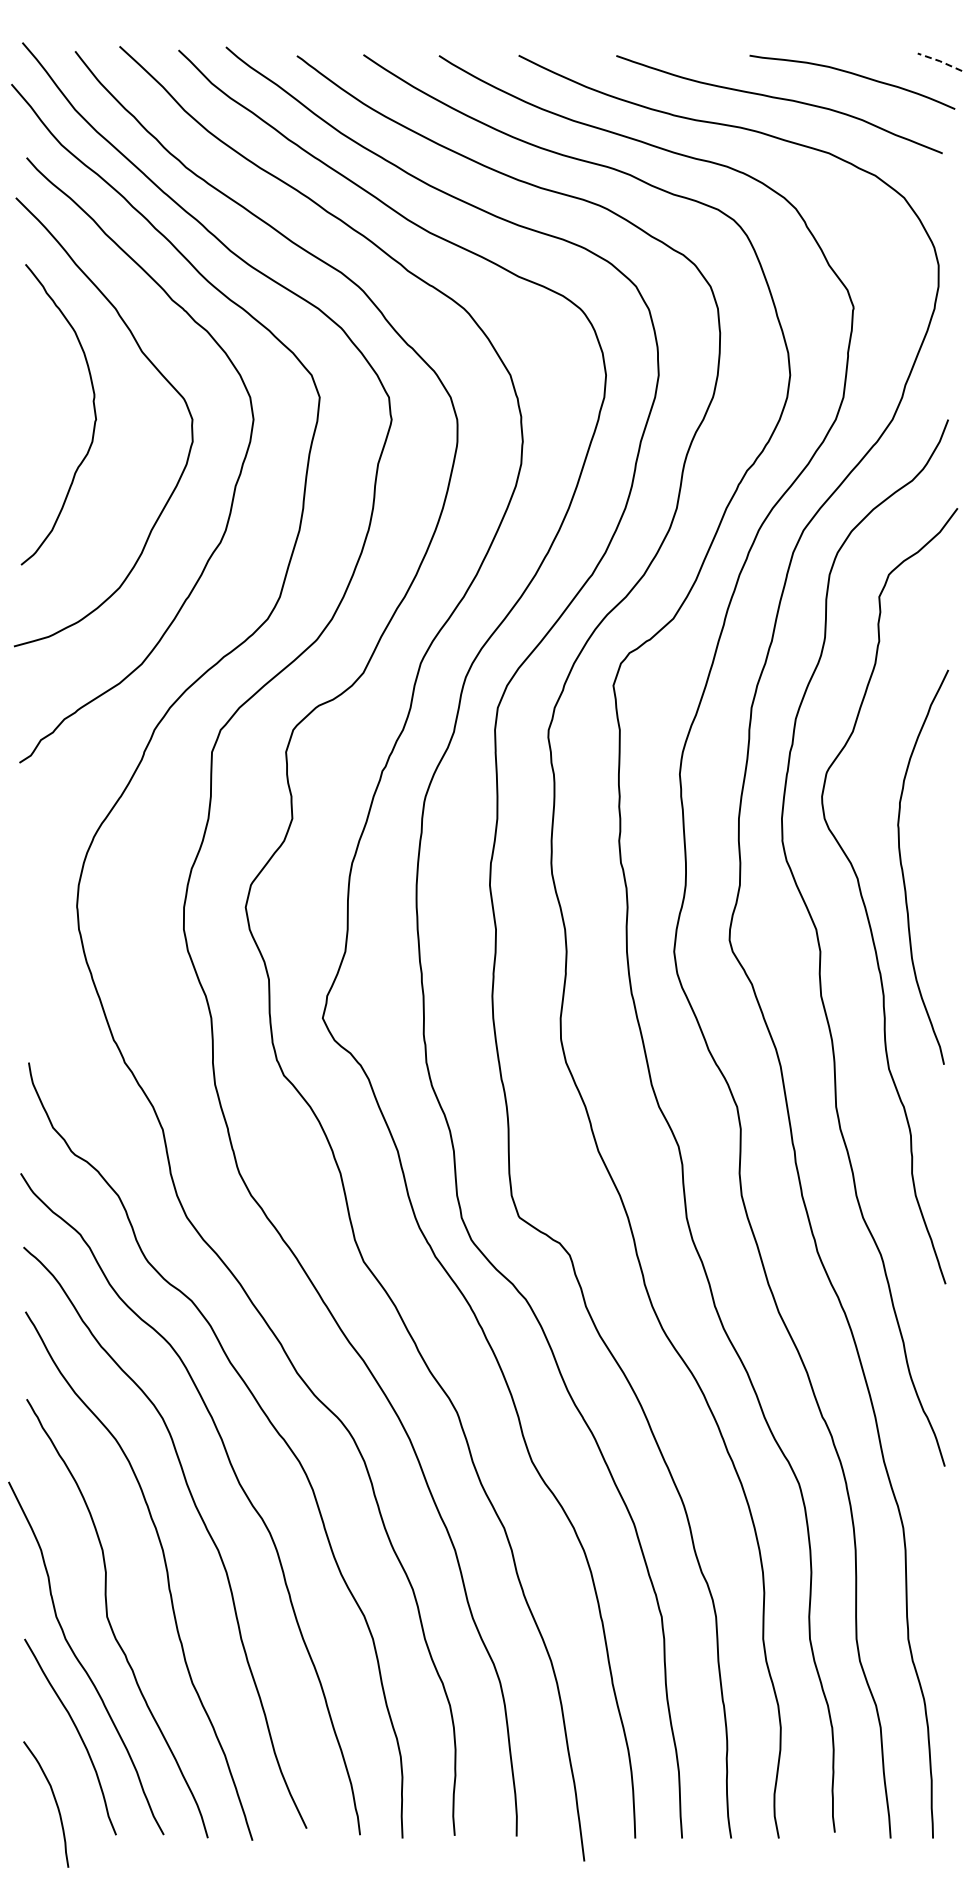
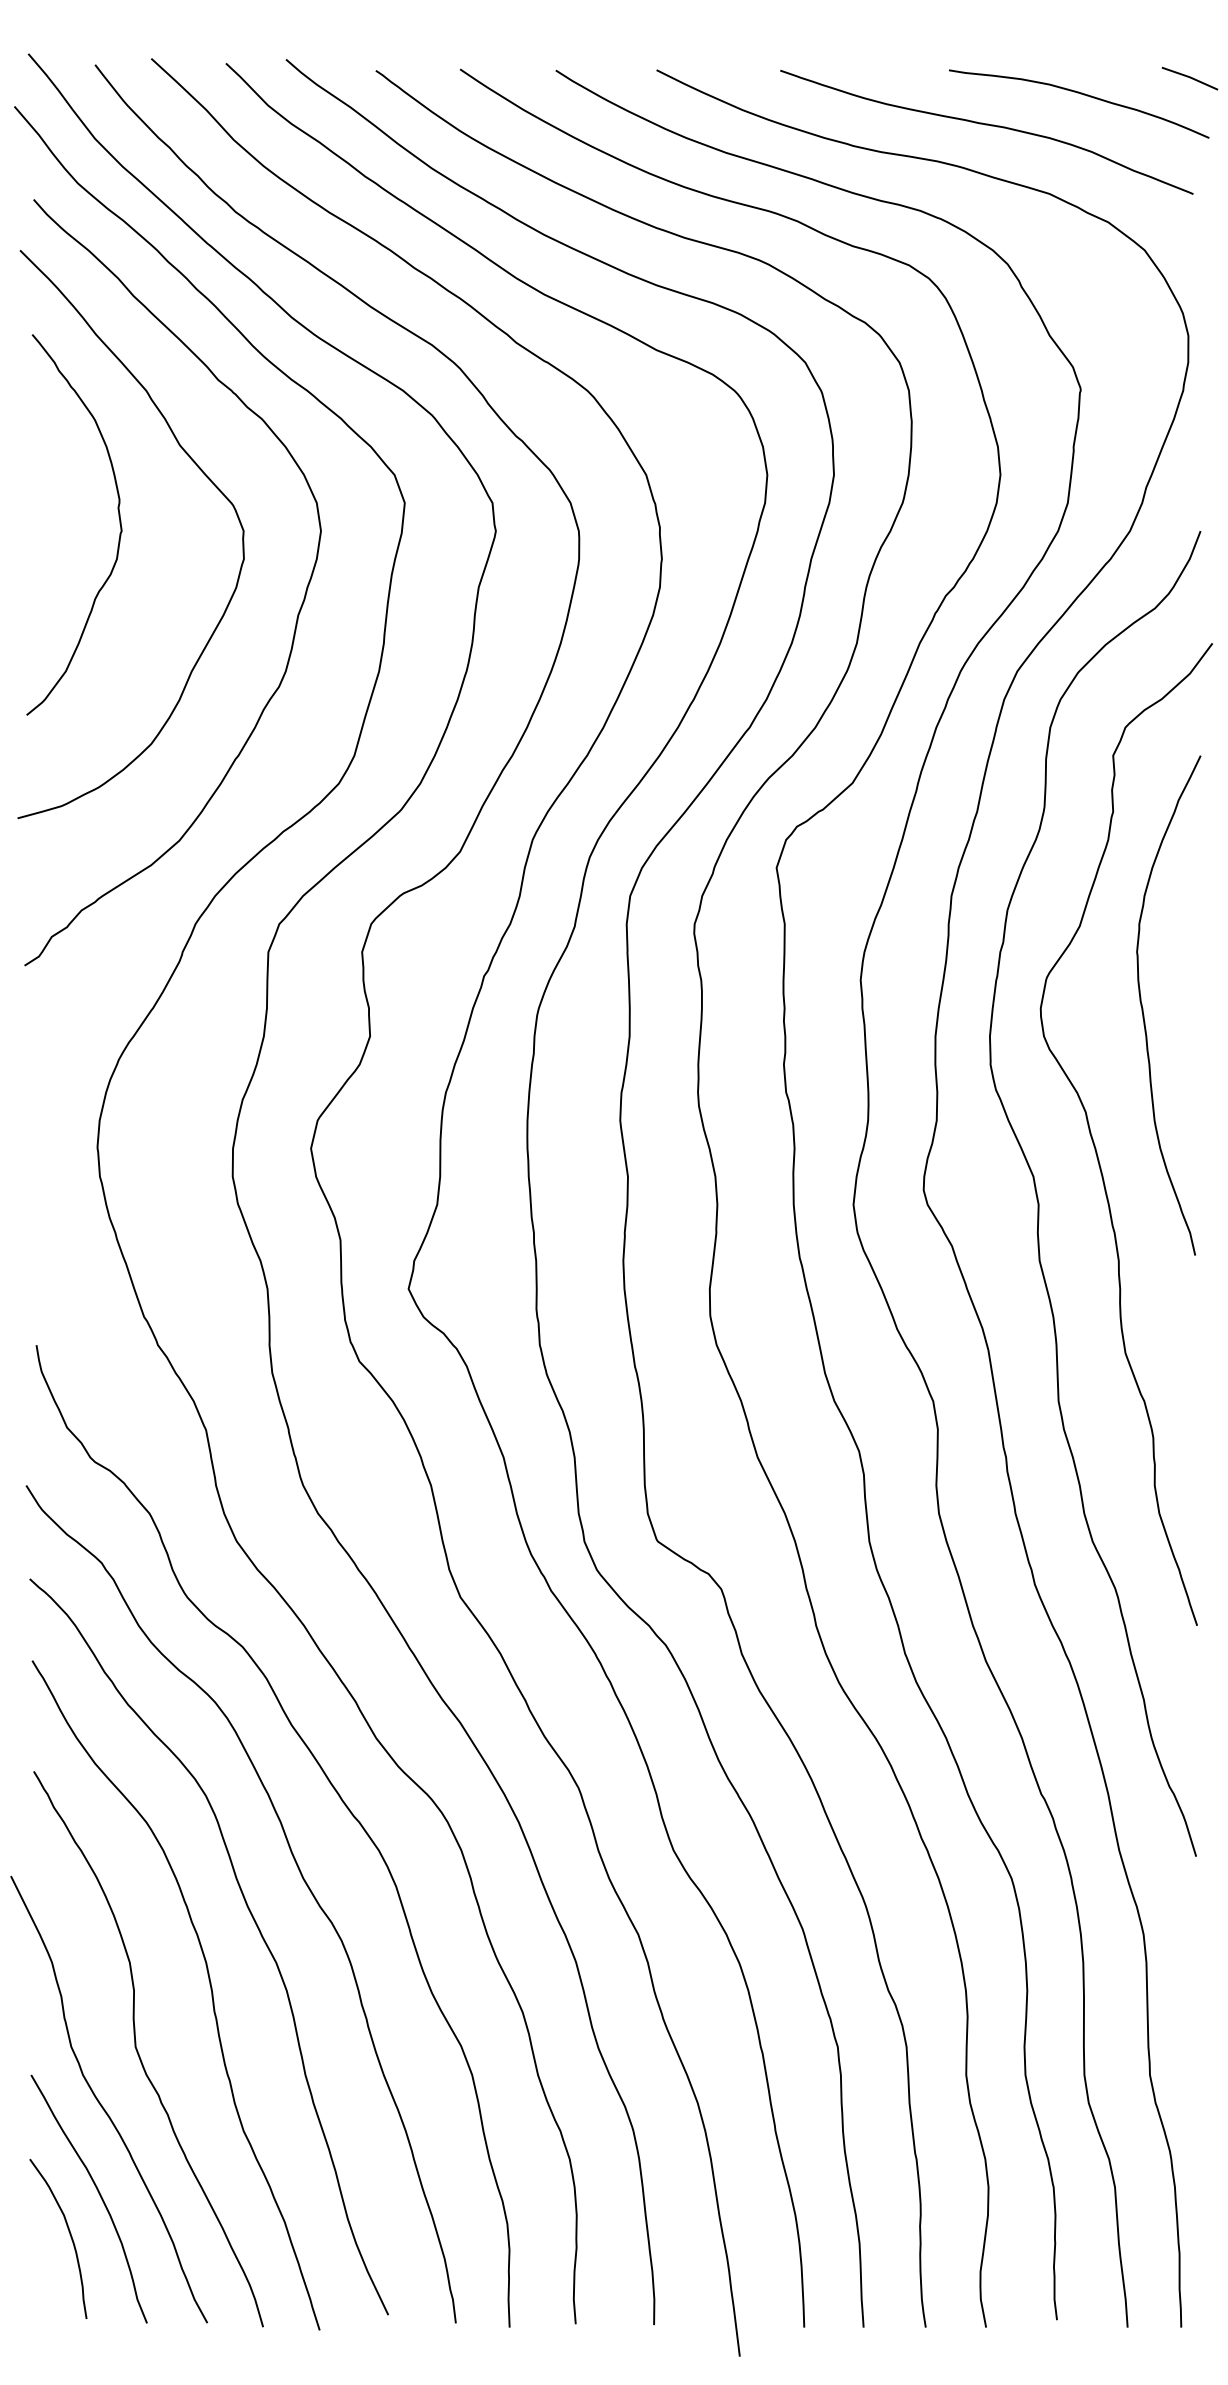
line: (939, 61) -> (1189, 77), dashed -> solid
curve: (903, 869) -> (1143, 1008), moved
curve: (54, 1800) -> (68, 2233), moved

